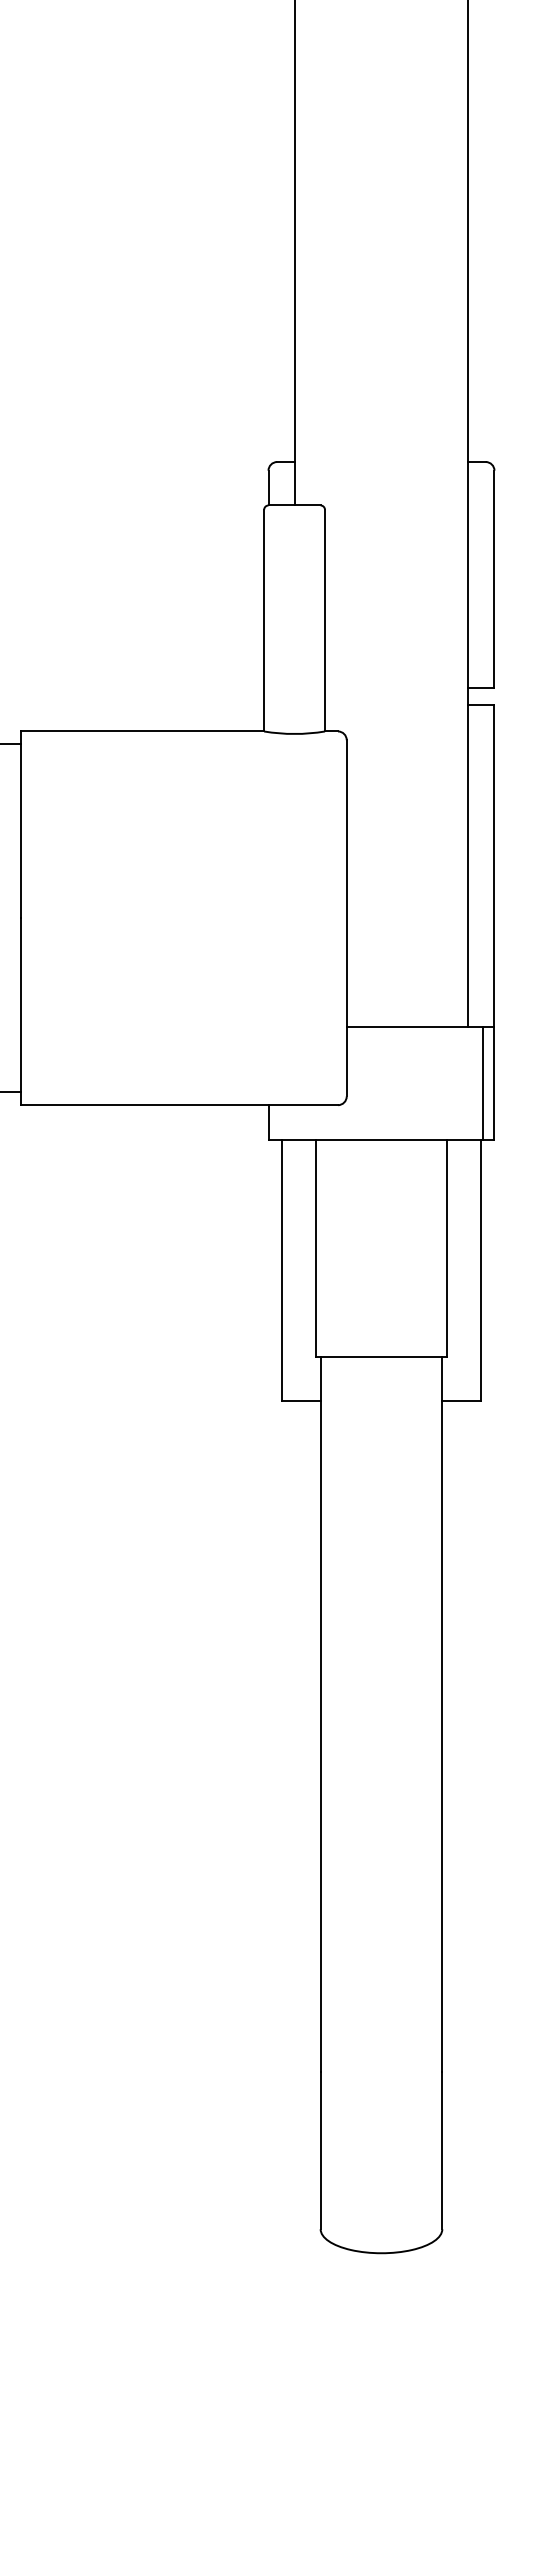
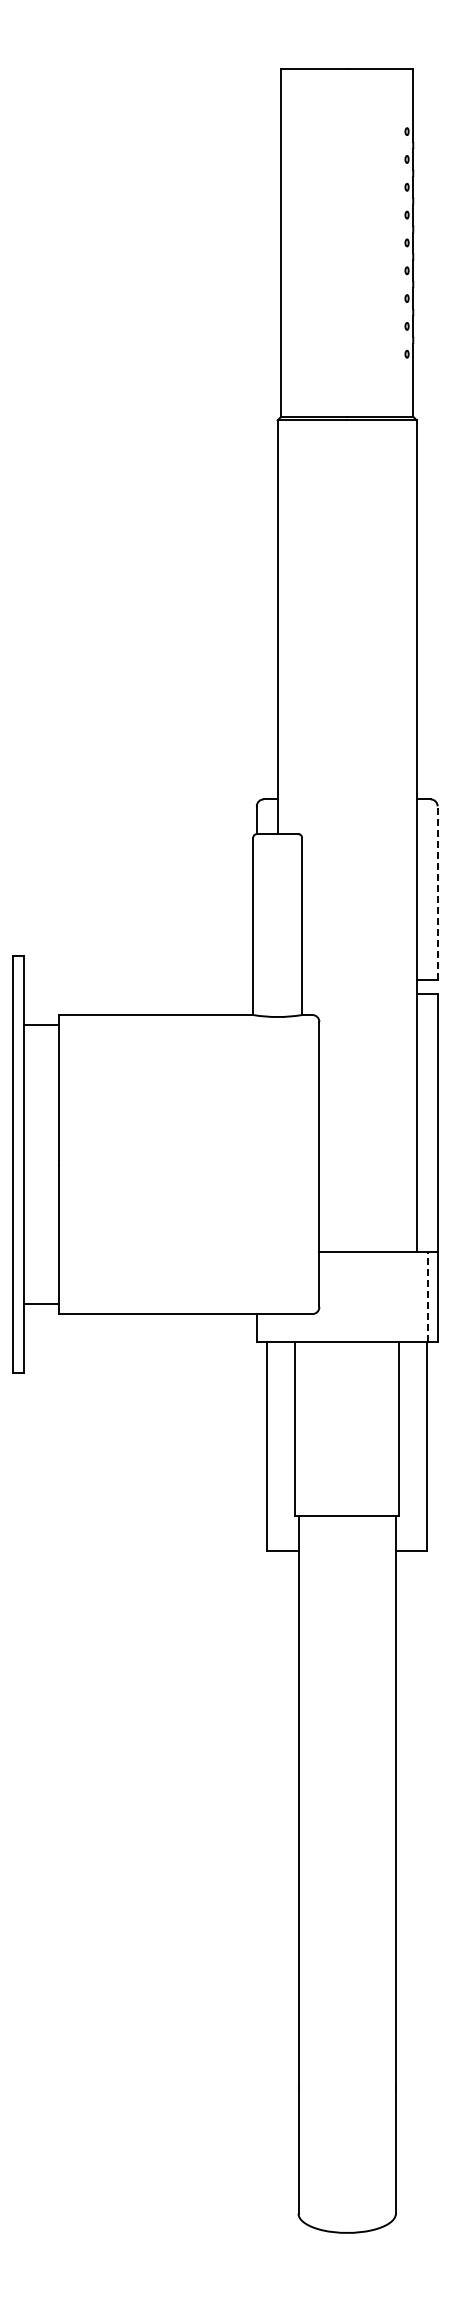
line: (494, 579) -> (437, 893), solid -> dashed
line: (483, 1083) -> (428, 1296), solid -> dashed

